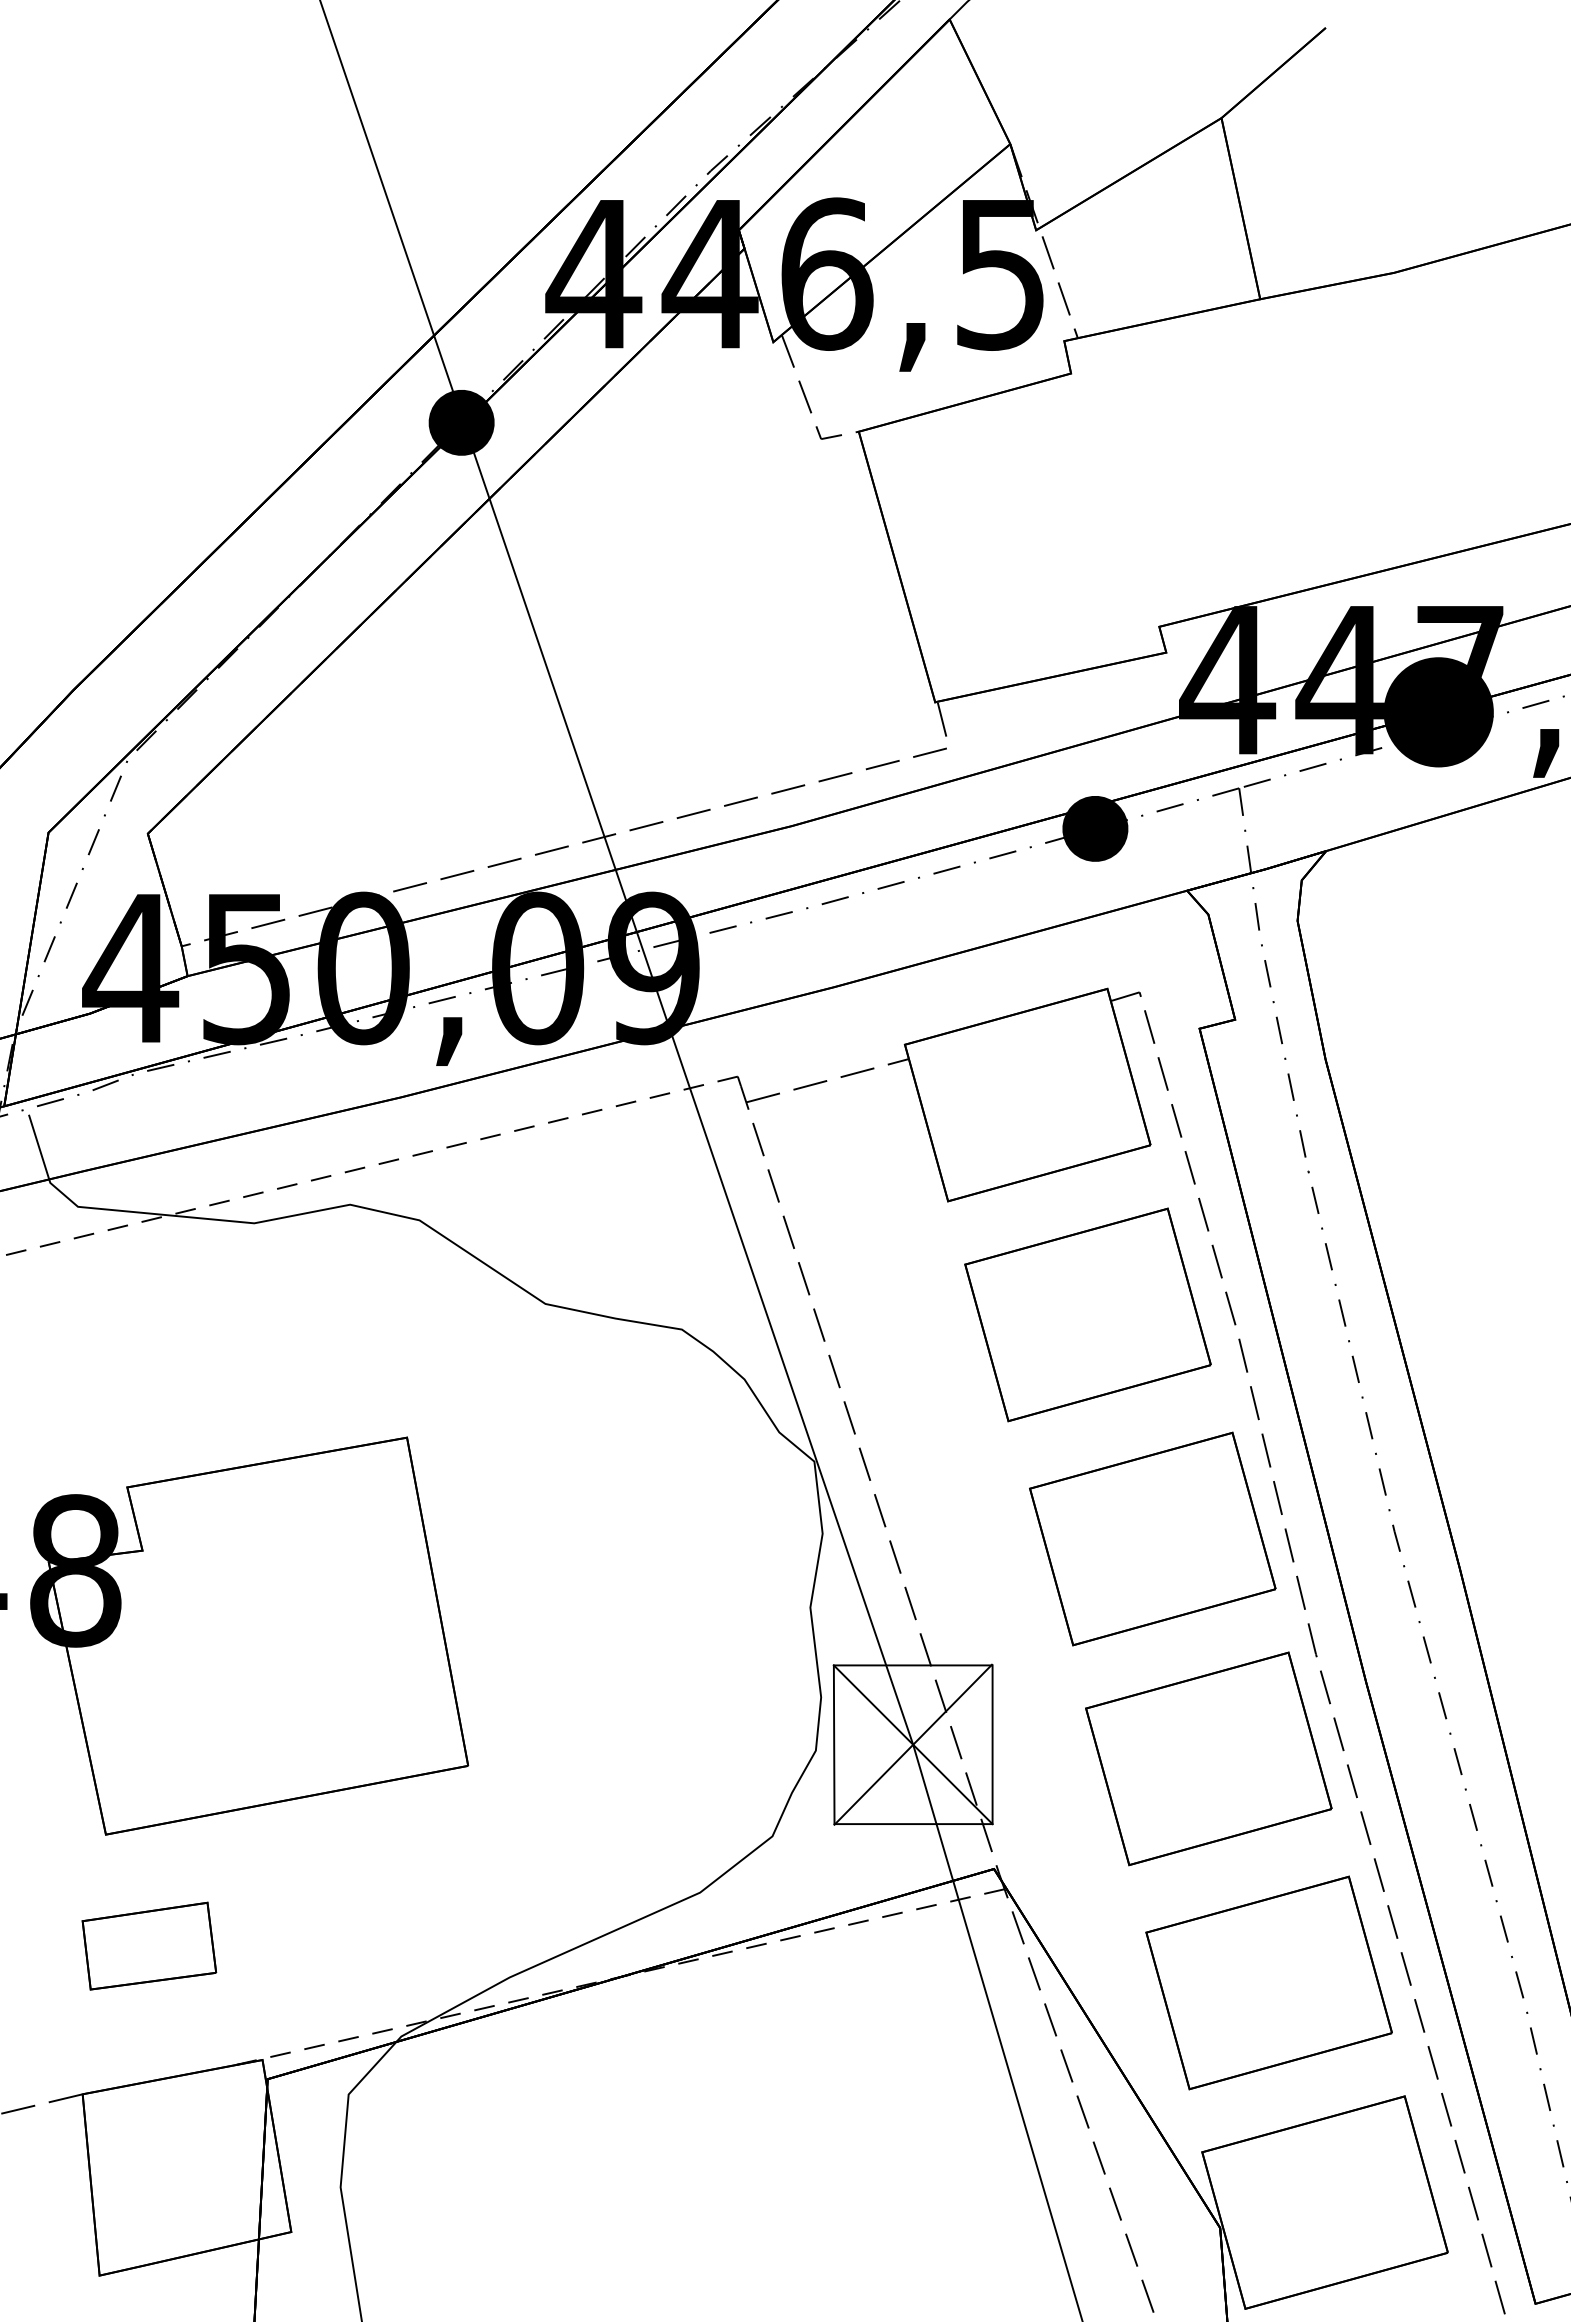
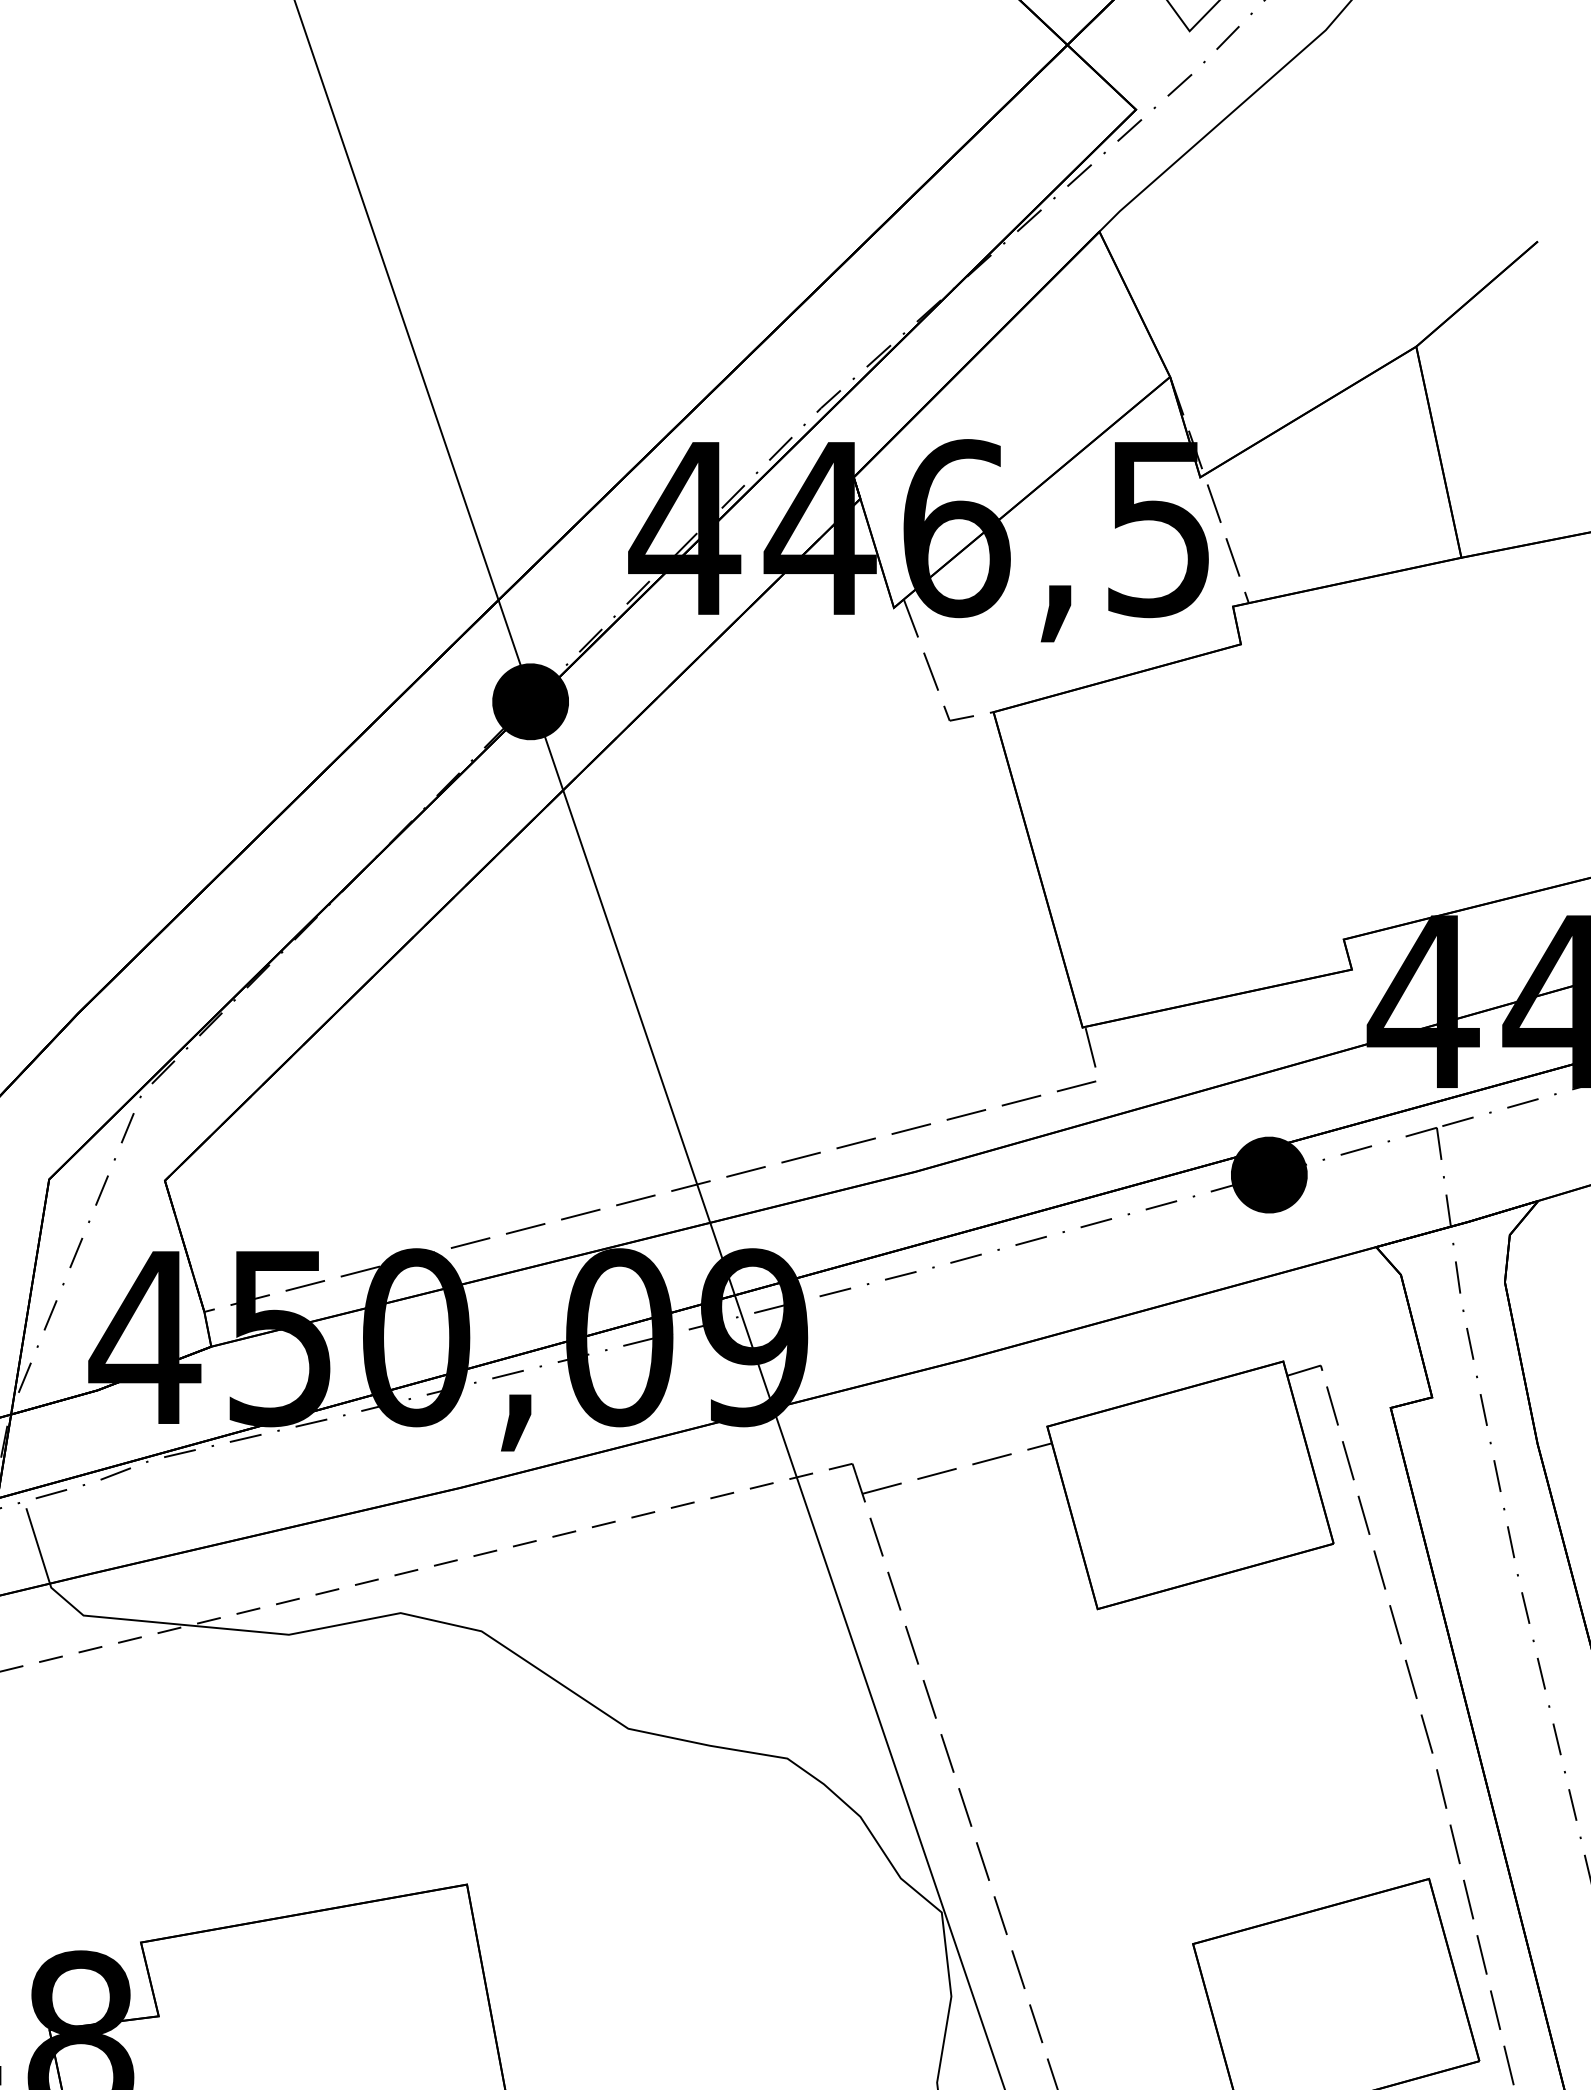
part: (1087, 1314) -> (1260, 1741), removed

